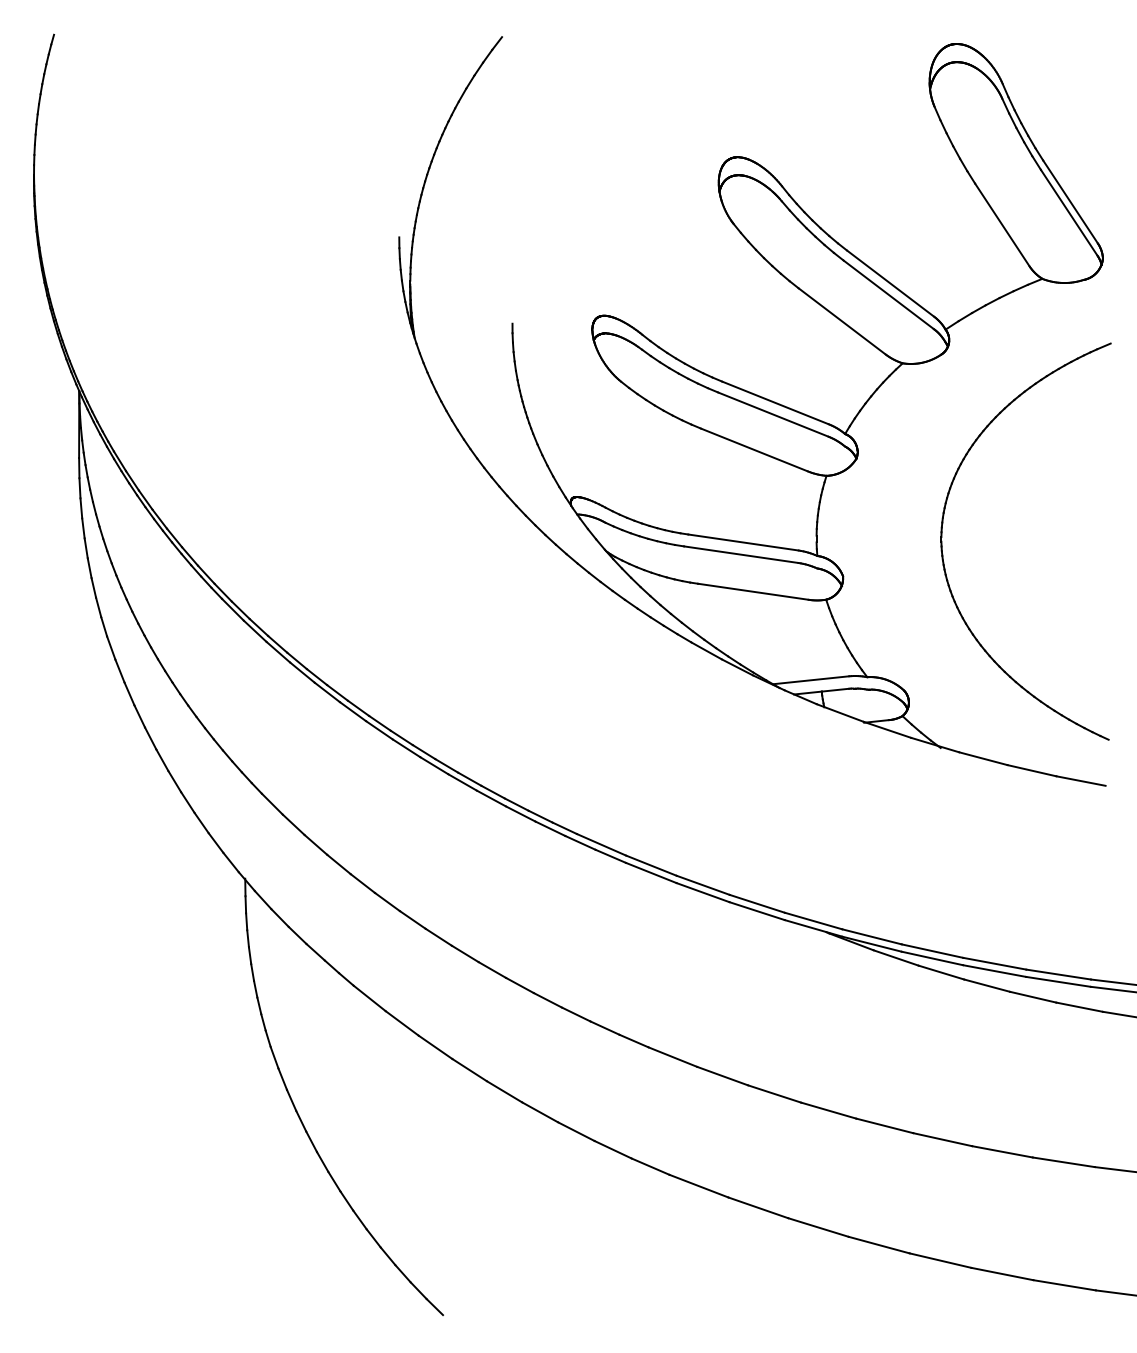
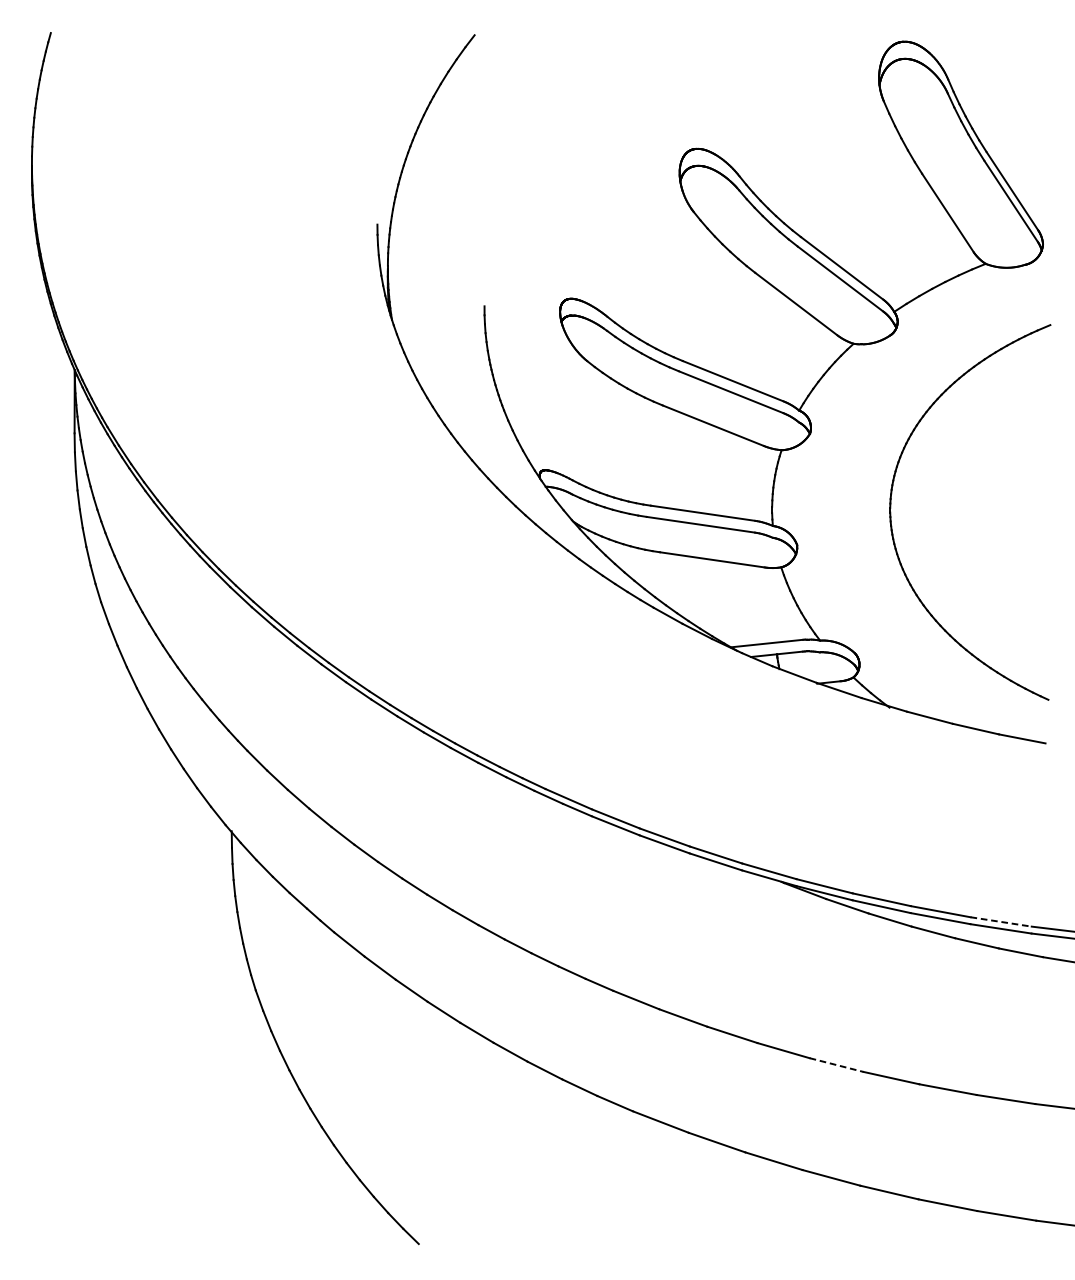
line: (1058, 974) -> (1000, 921), solid -> dashed
line: (885, 1126) -> (837, 1065), solid -> dashed

